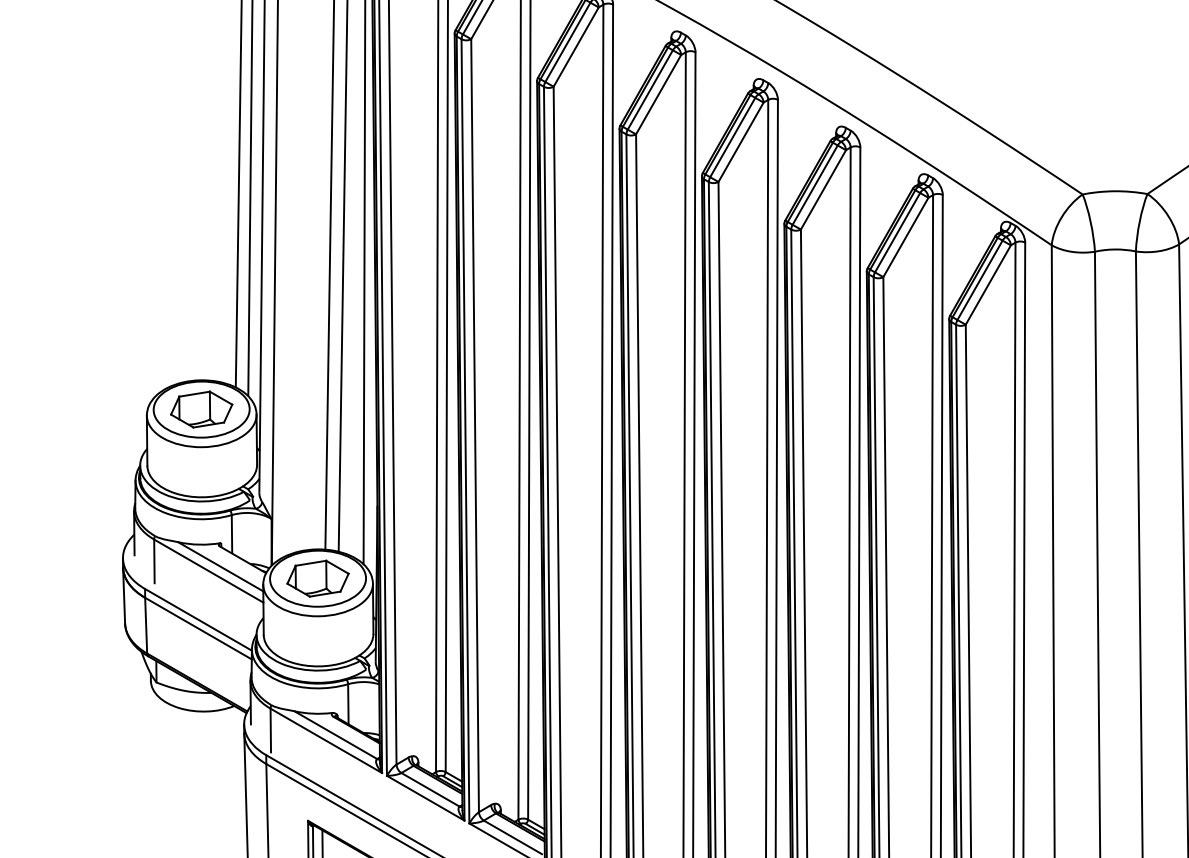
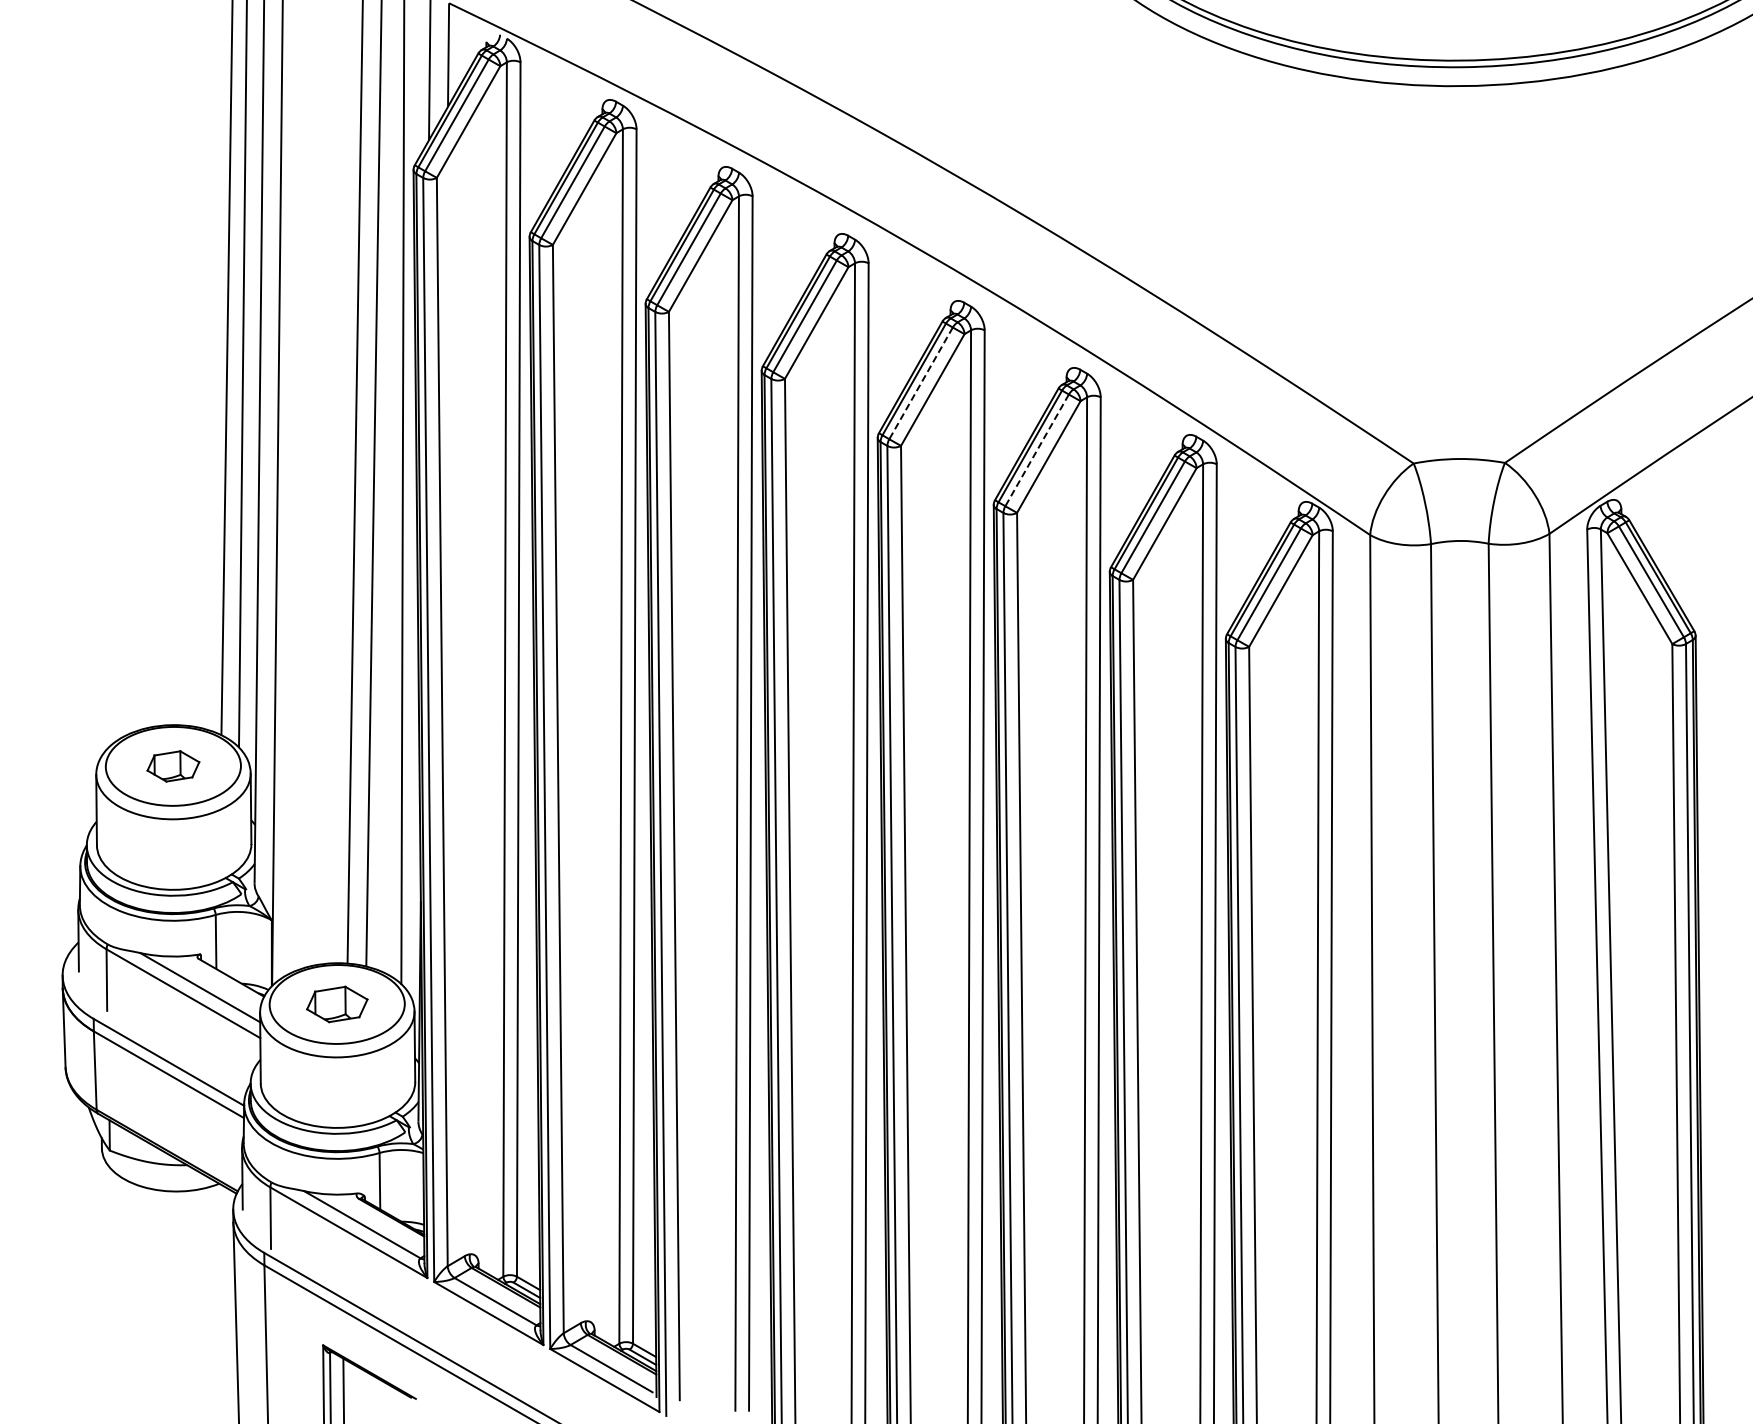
line: (732, 137) -> (920, 383), solid -> dashed
line: (814, 185) -> (1036, 450), solid -> dashed
part: (201, 409) -> (173, 766), size x0.6
part: (318, 578) -> (337, 1004), size x0.7

